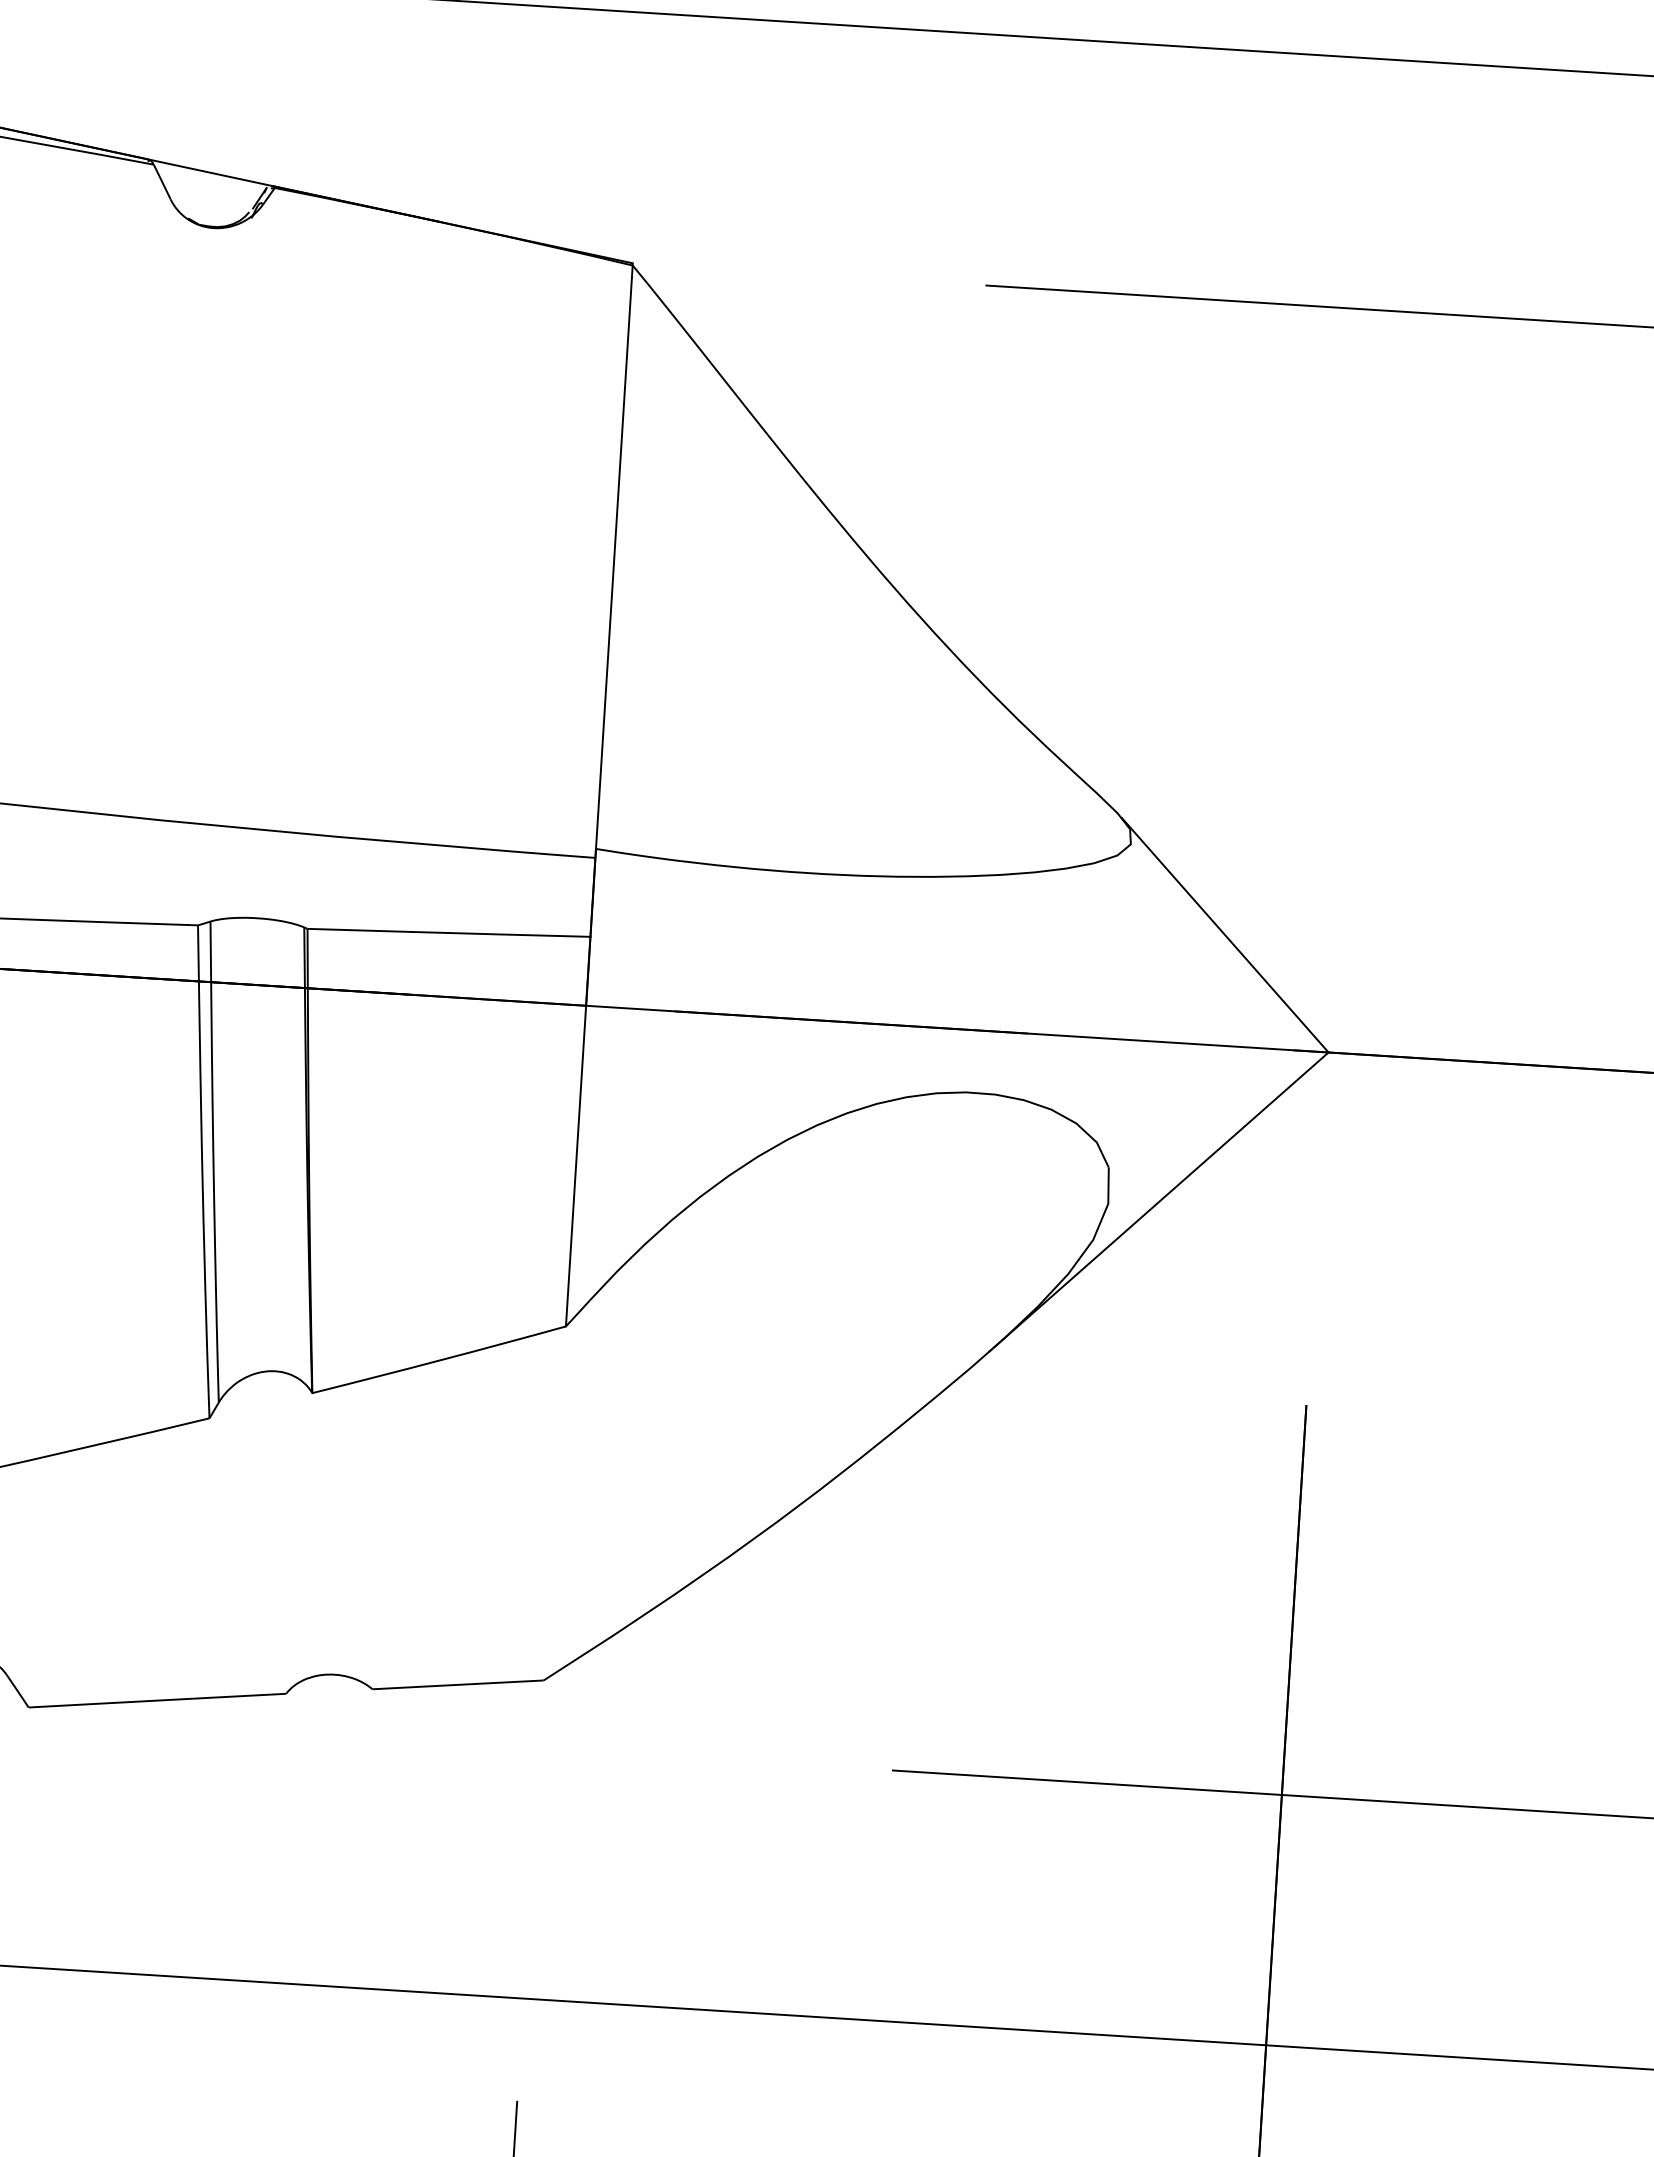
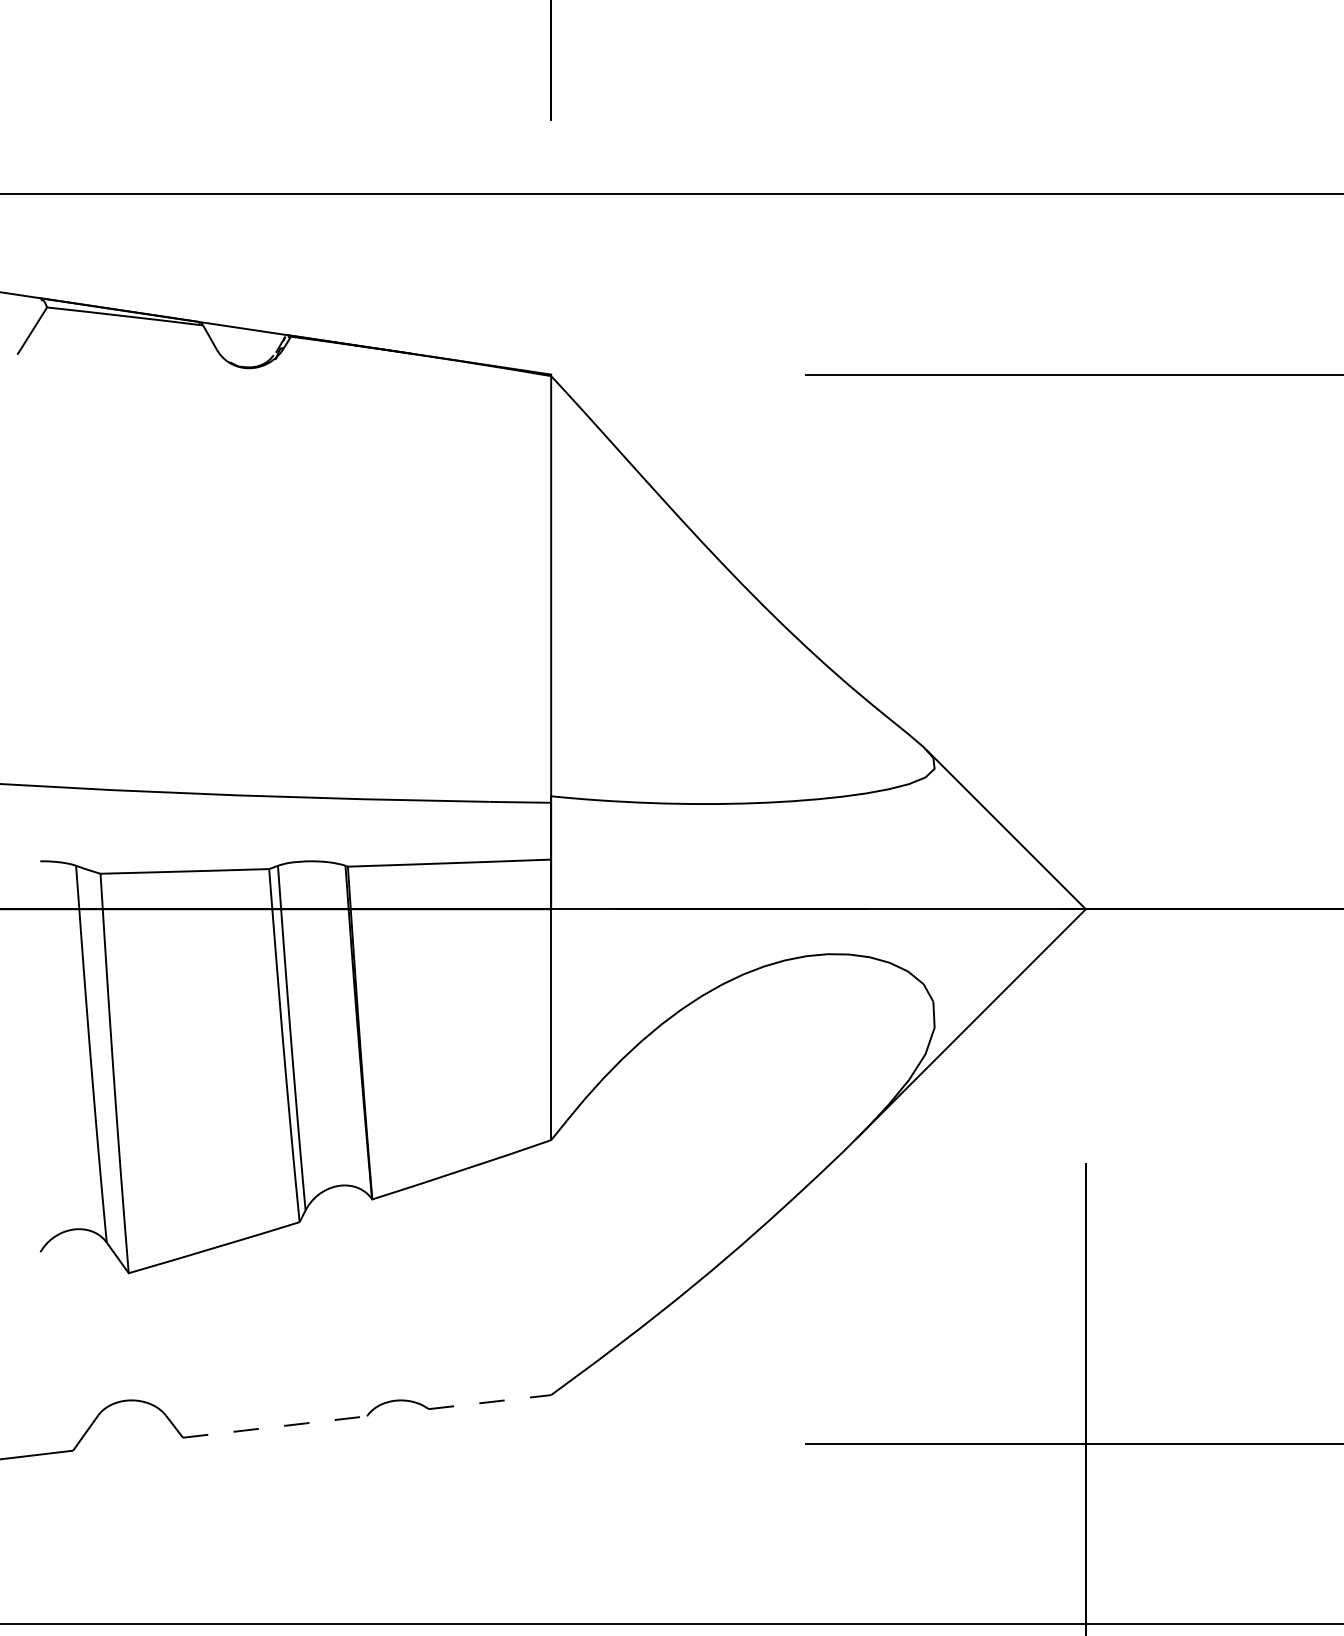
line: (457, 1685) -> (489, 1402), solid -> dashed
line: (158, 1699) -> (275, 1426), solid -> dashed

